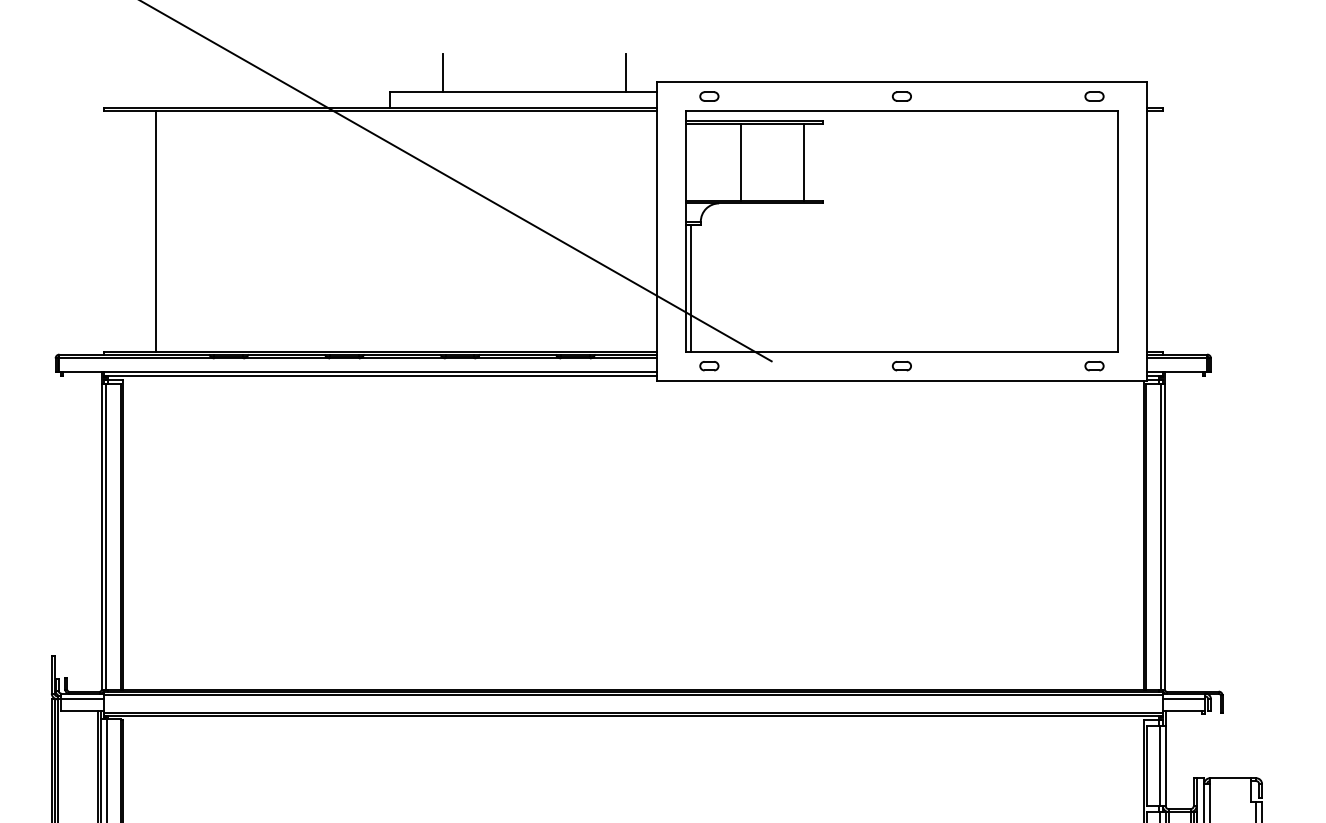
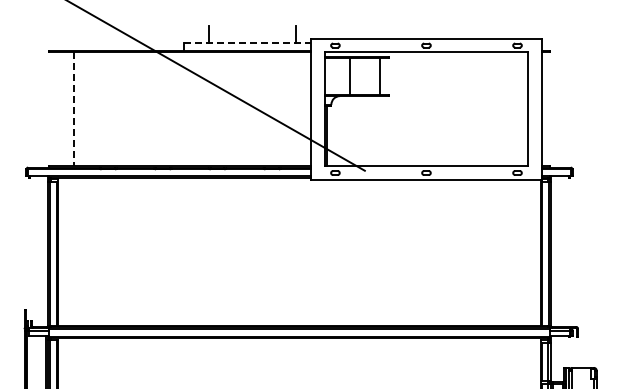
line: (525, 92) -> (248, 43), solid -> dashed
line: (155, 231) -> (73, 109), solid -> dashed

